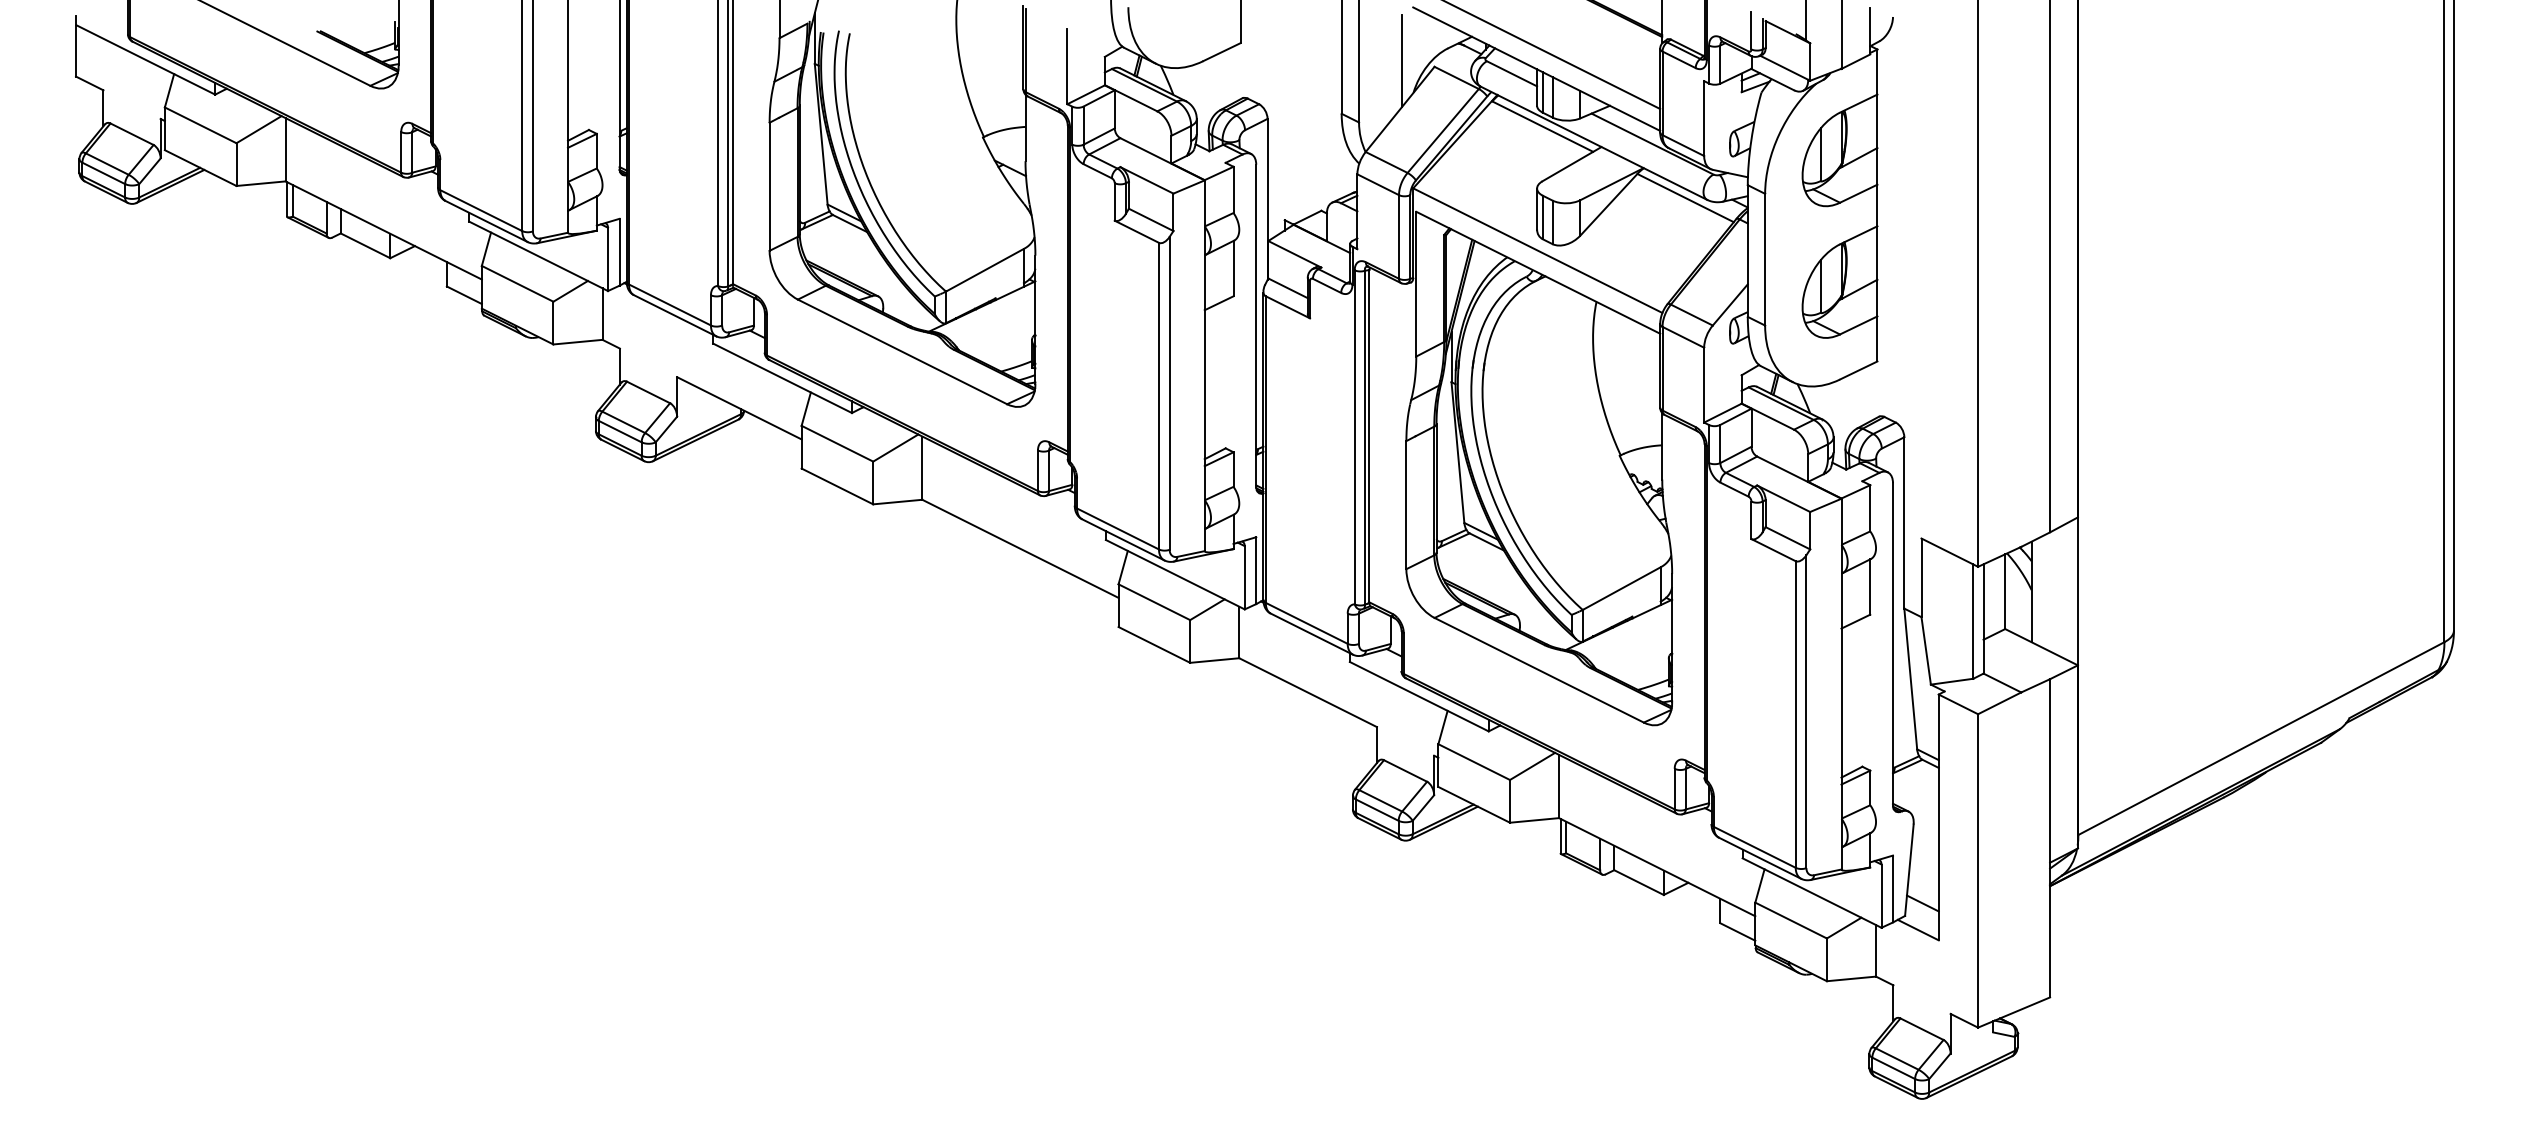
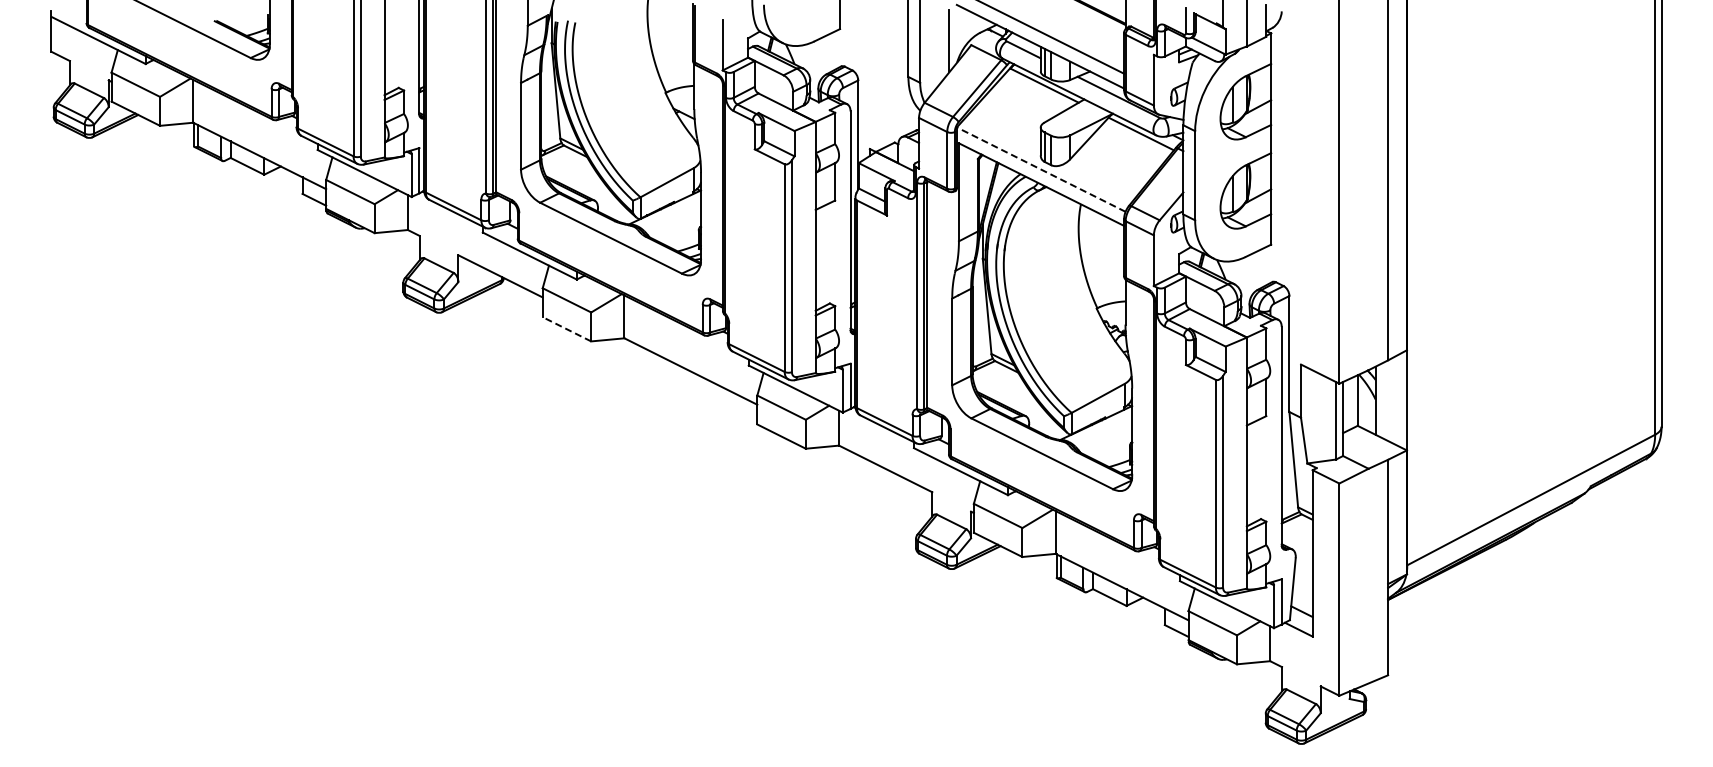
line: (1536, 250) -> (1040, 169), solid -> dashed
line: (836, 486) -> (566, 329), solid -> dashed

